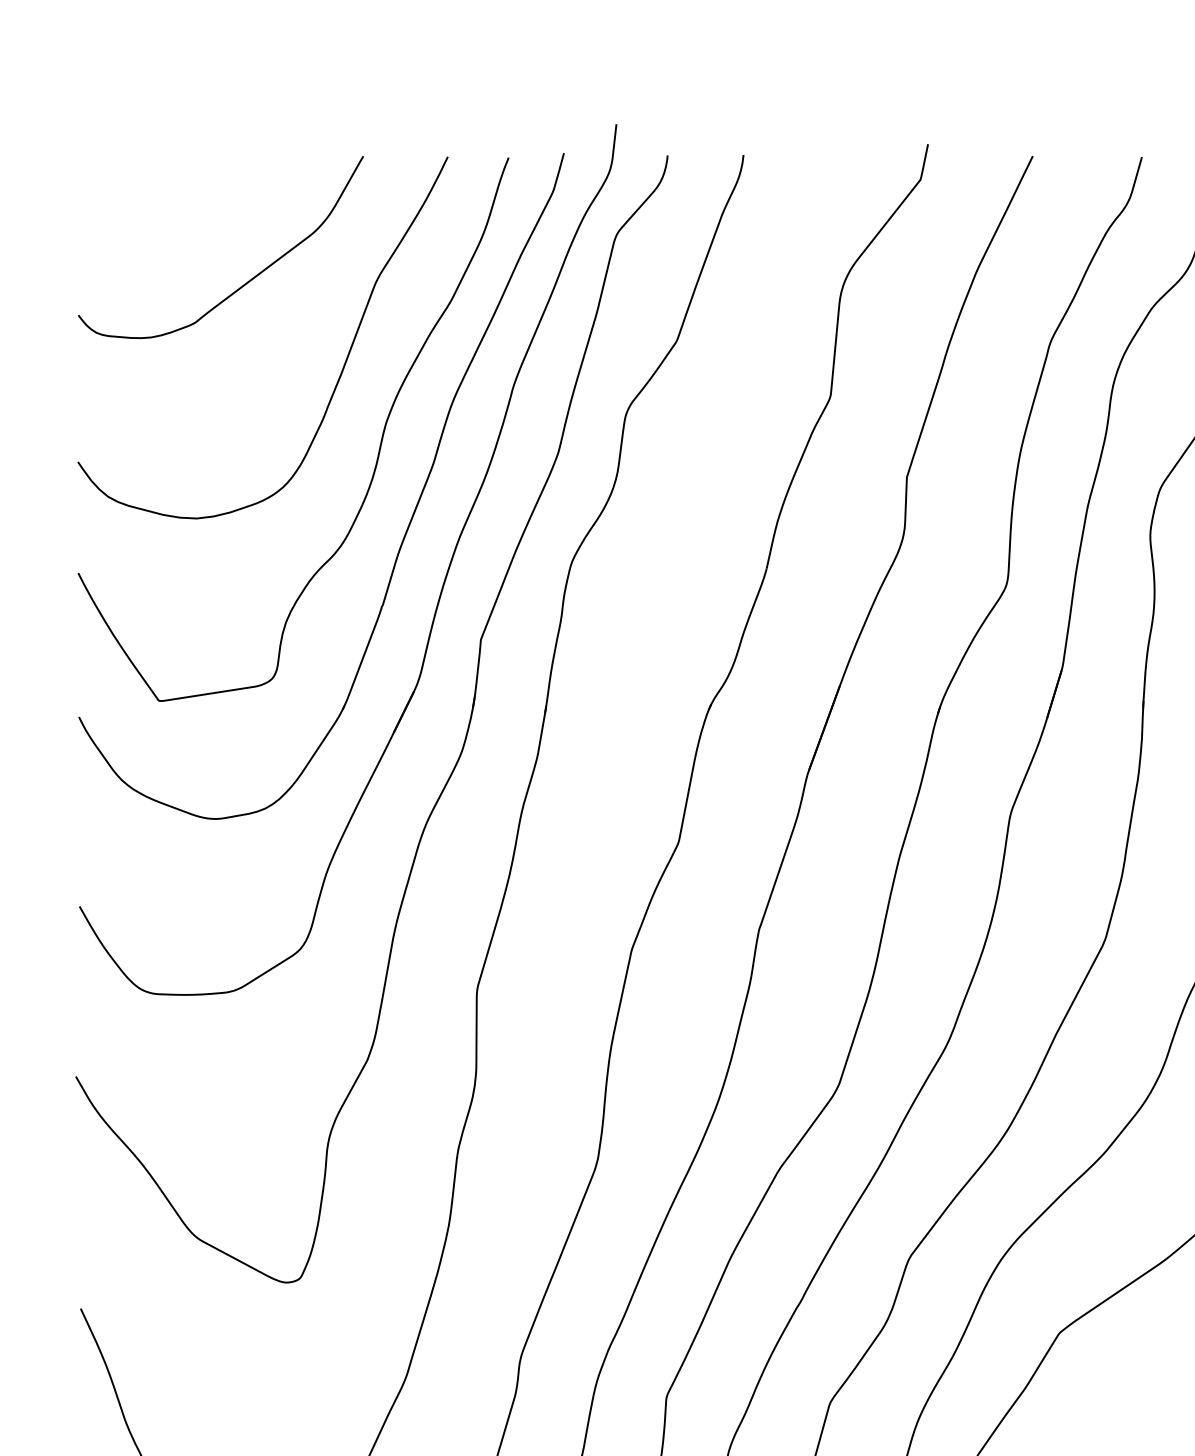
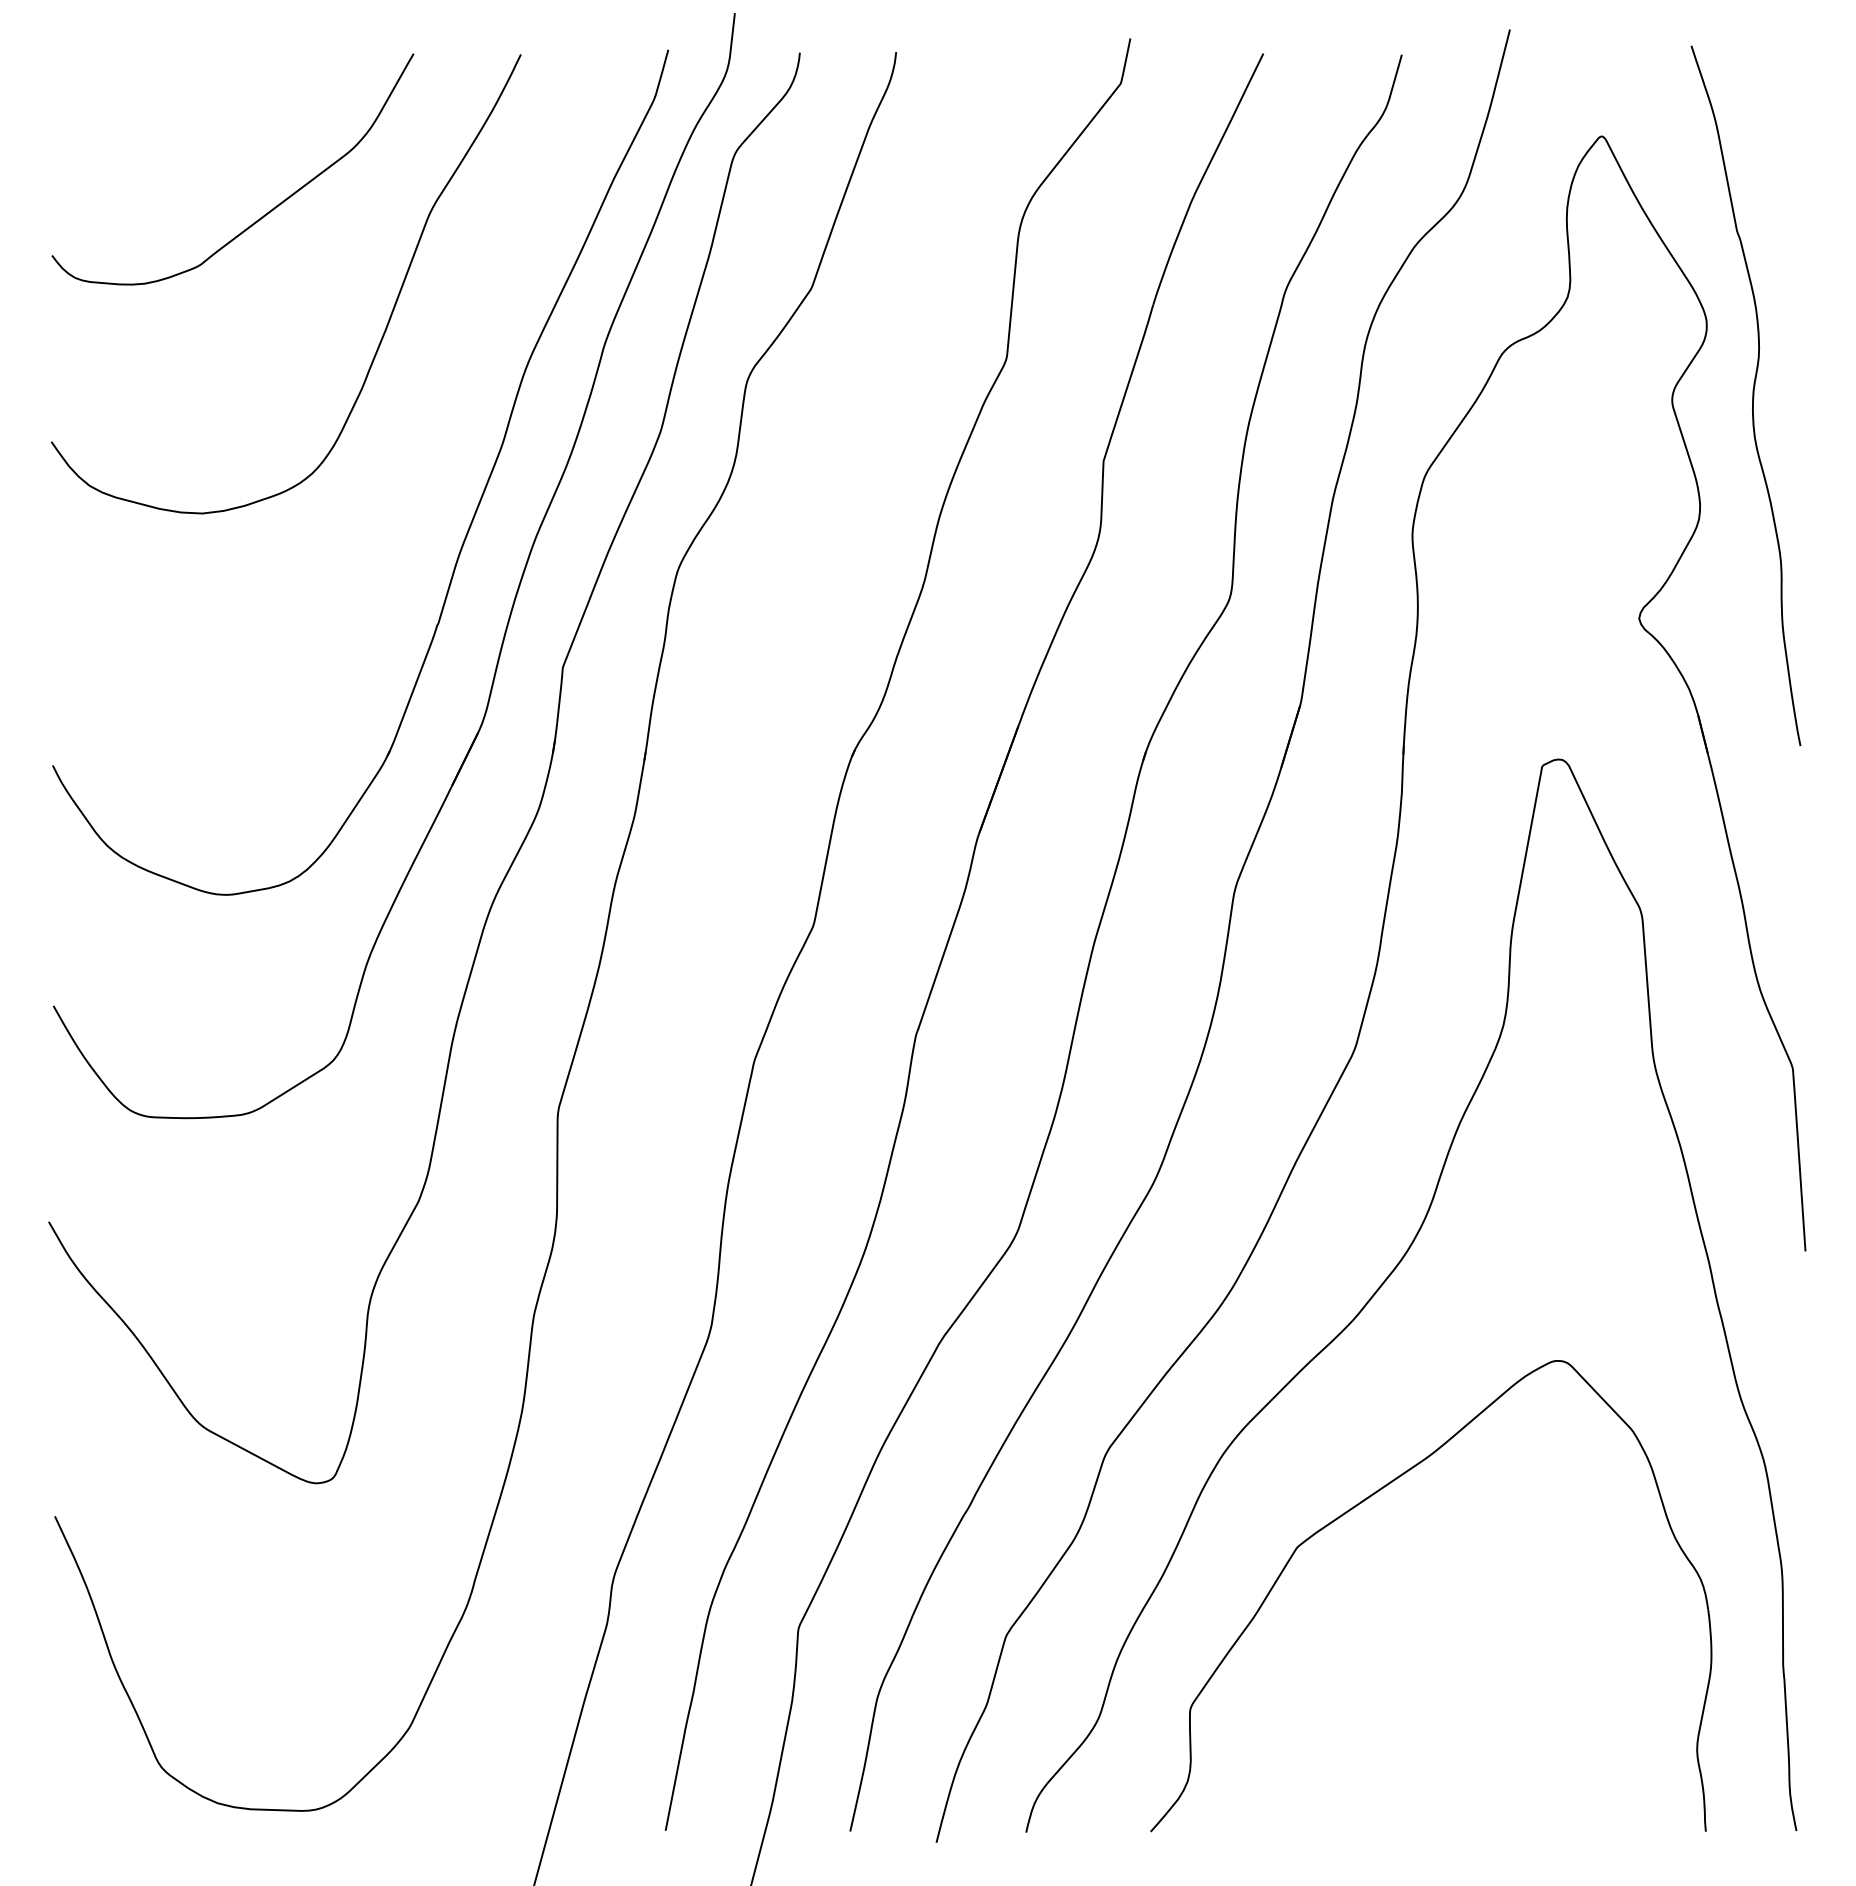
curve: (379, 445) -> (434, 420), removed

